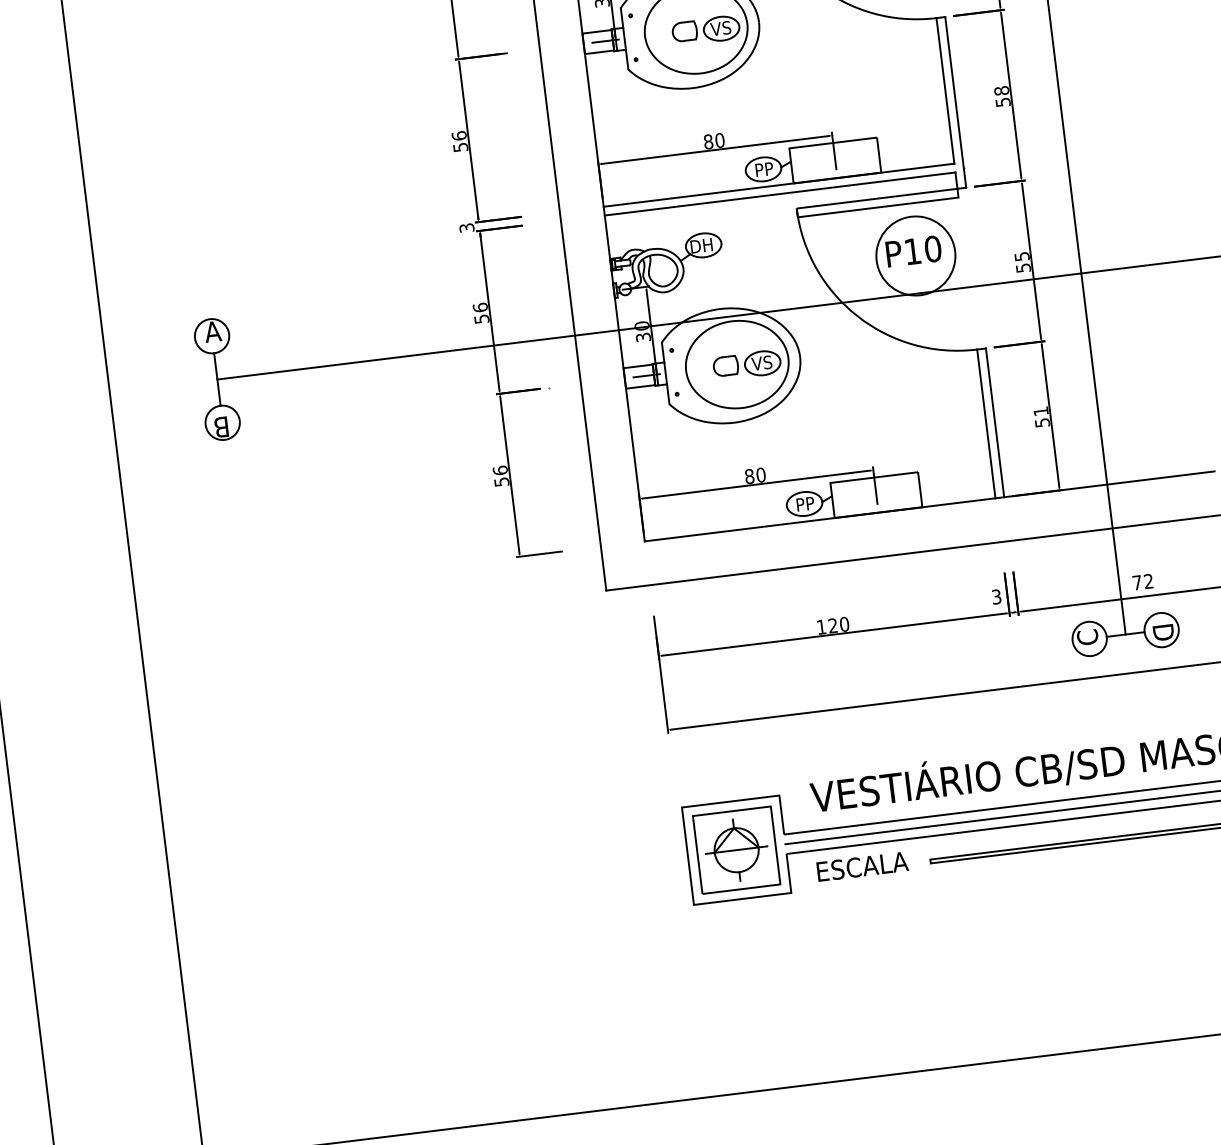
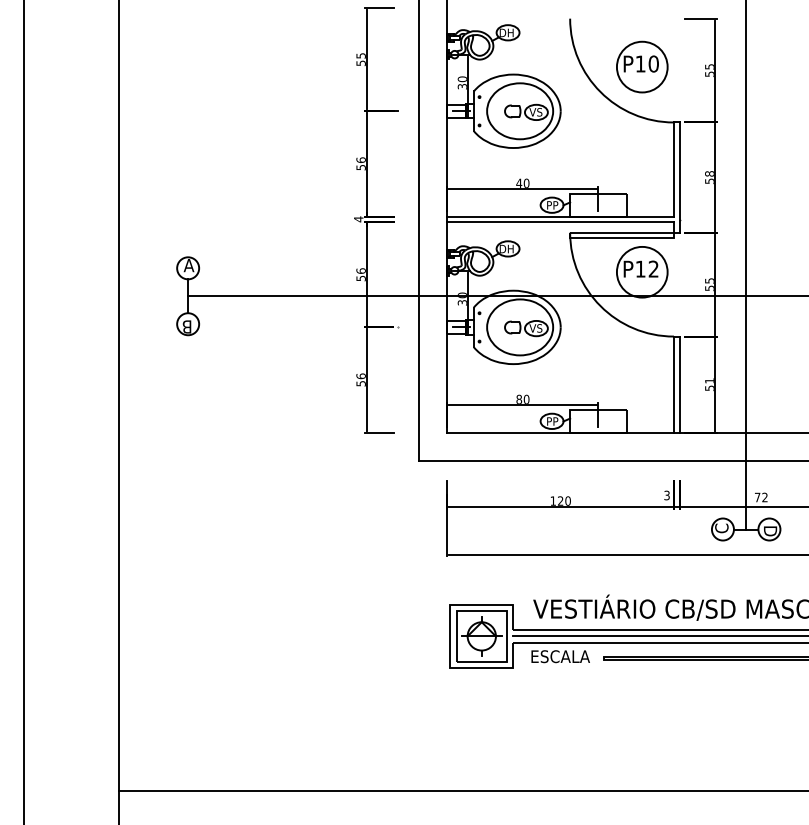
text: (708, 140) -> (519, 182), 80 -> 40
text: (466, 228) -> (358, 219), 3 -> 4
text: (932, 248) -> (653, 268), P10 -> P12

